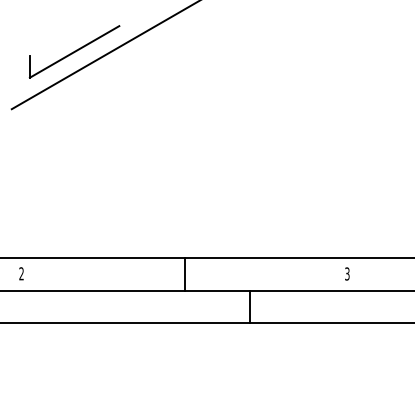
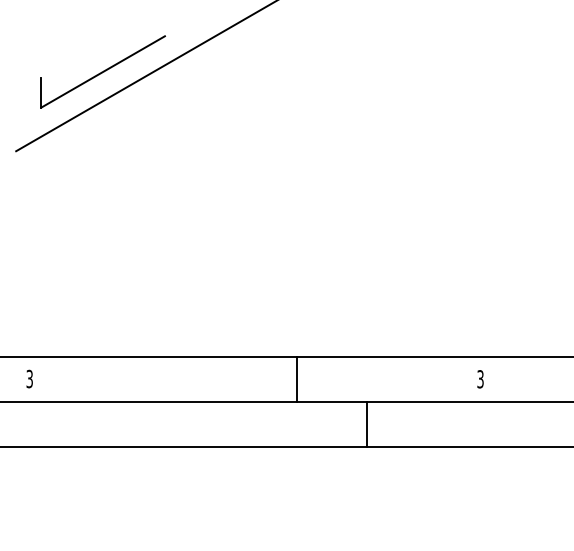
text: (21, 274) -> (29, 379), 2 -> 3
line: (184, 274) -> (297, 379), moved
line: (249, 306) -> (367, 424), moved

